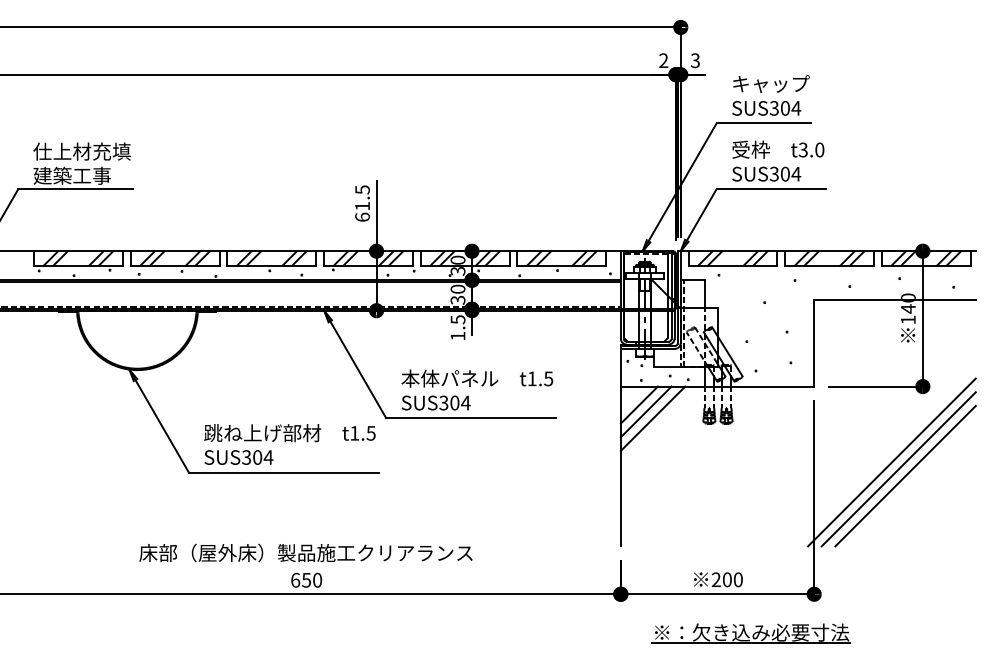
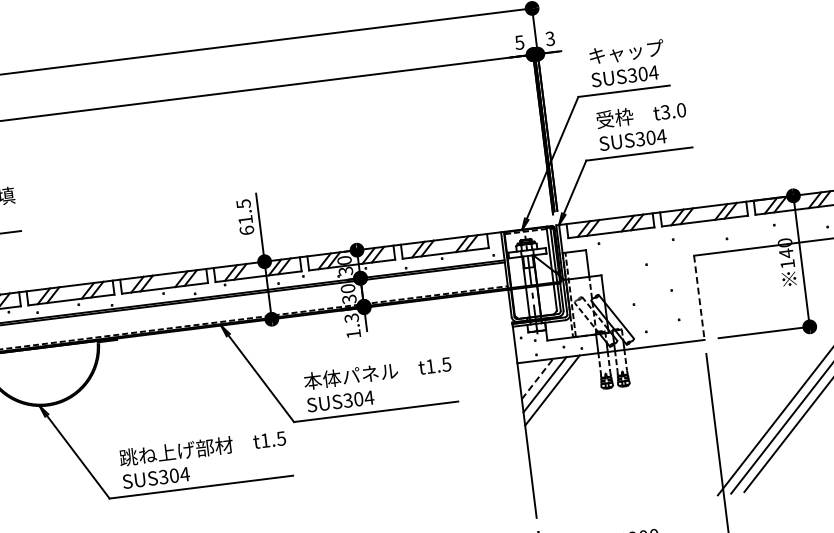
text: (663, 60) -> (519, 42), 2 -> 5
text: (457, 319) -> (351, 318), 1.5 -> 1.3
line: (814, 343) -> (699, 298), solid -> dashed
line: (639, 404) -> (537, 378), solid -> dashed

